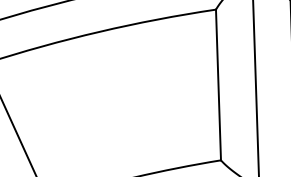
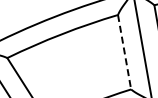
line: (218, 85) -> (124, 52), solid -> dashed

